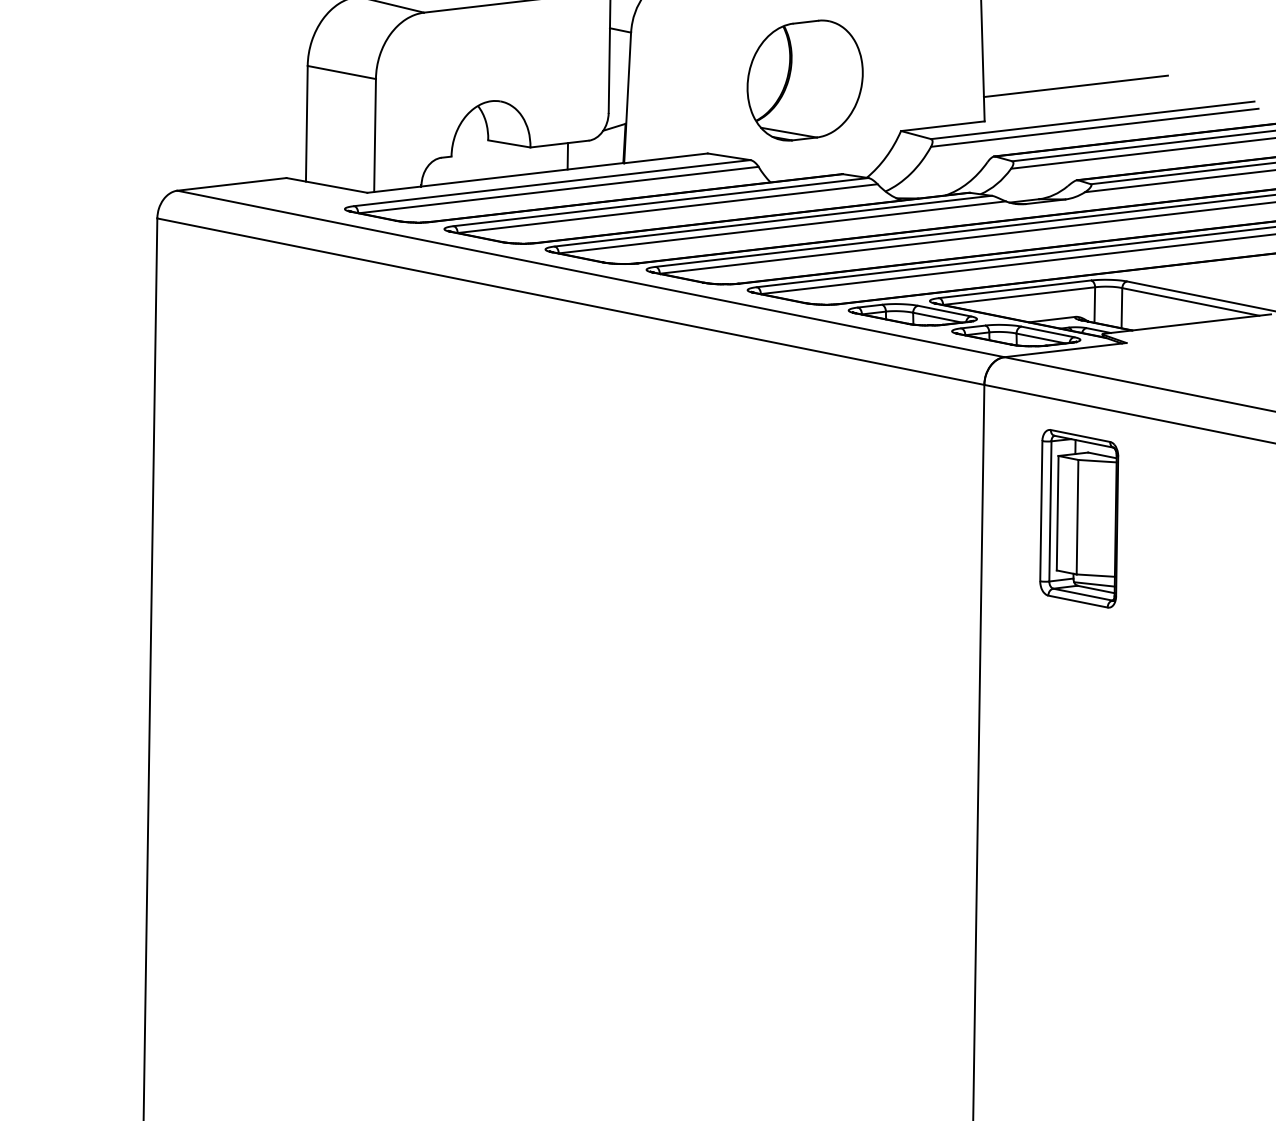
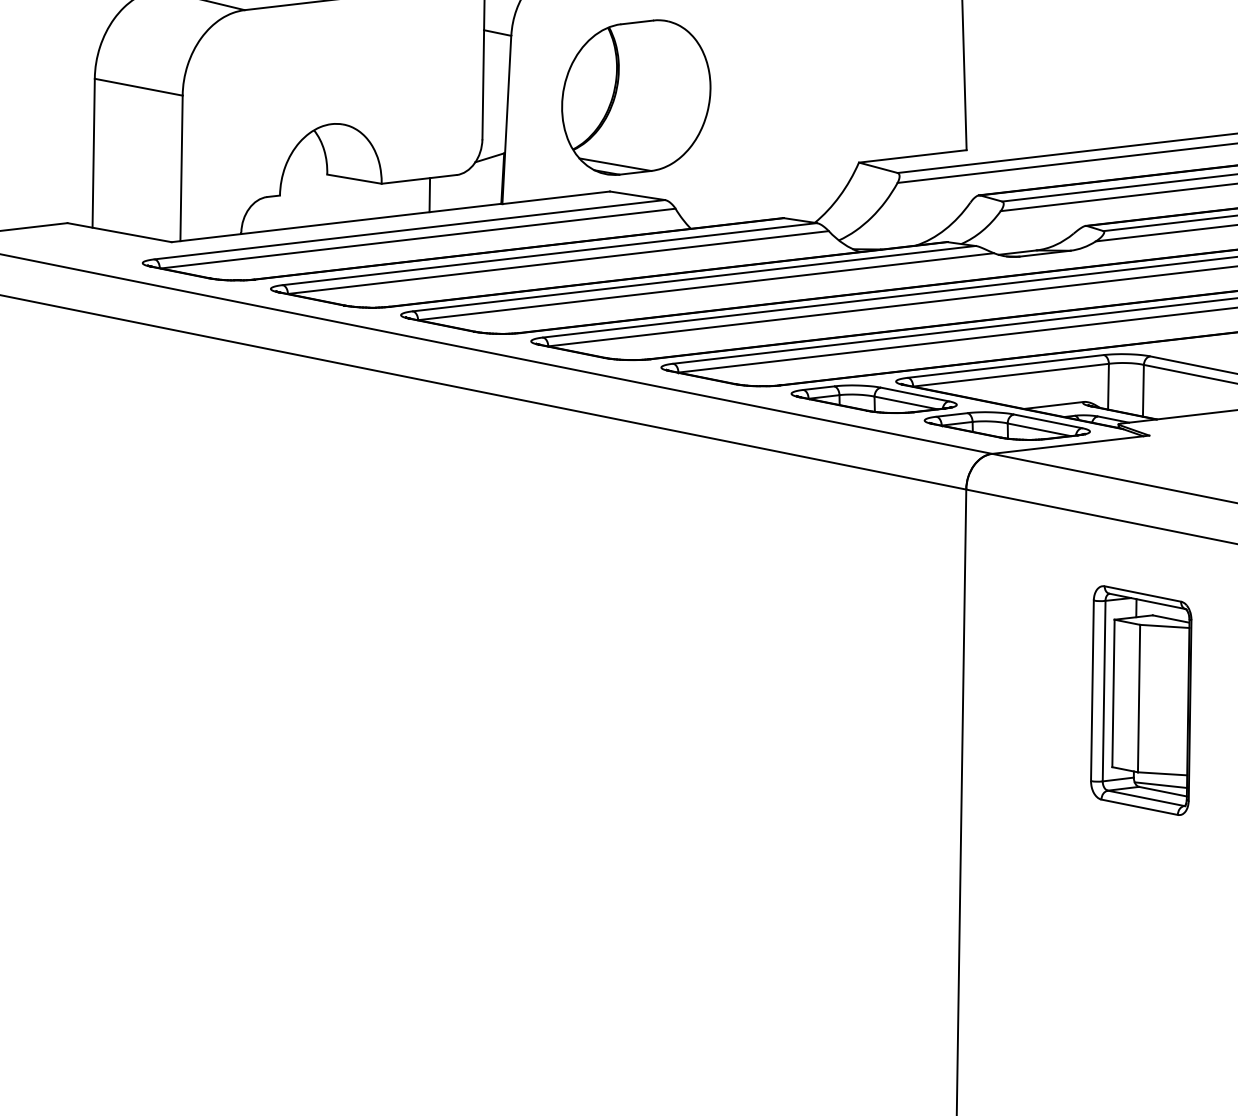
part: (804, 80) -> (635, 97), moved
line: (1075, 86) -> (1083, 105), removed
part: (1079, 518) -> (1141, 700), moved

